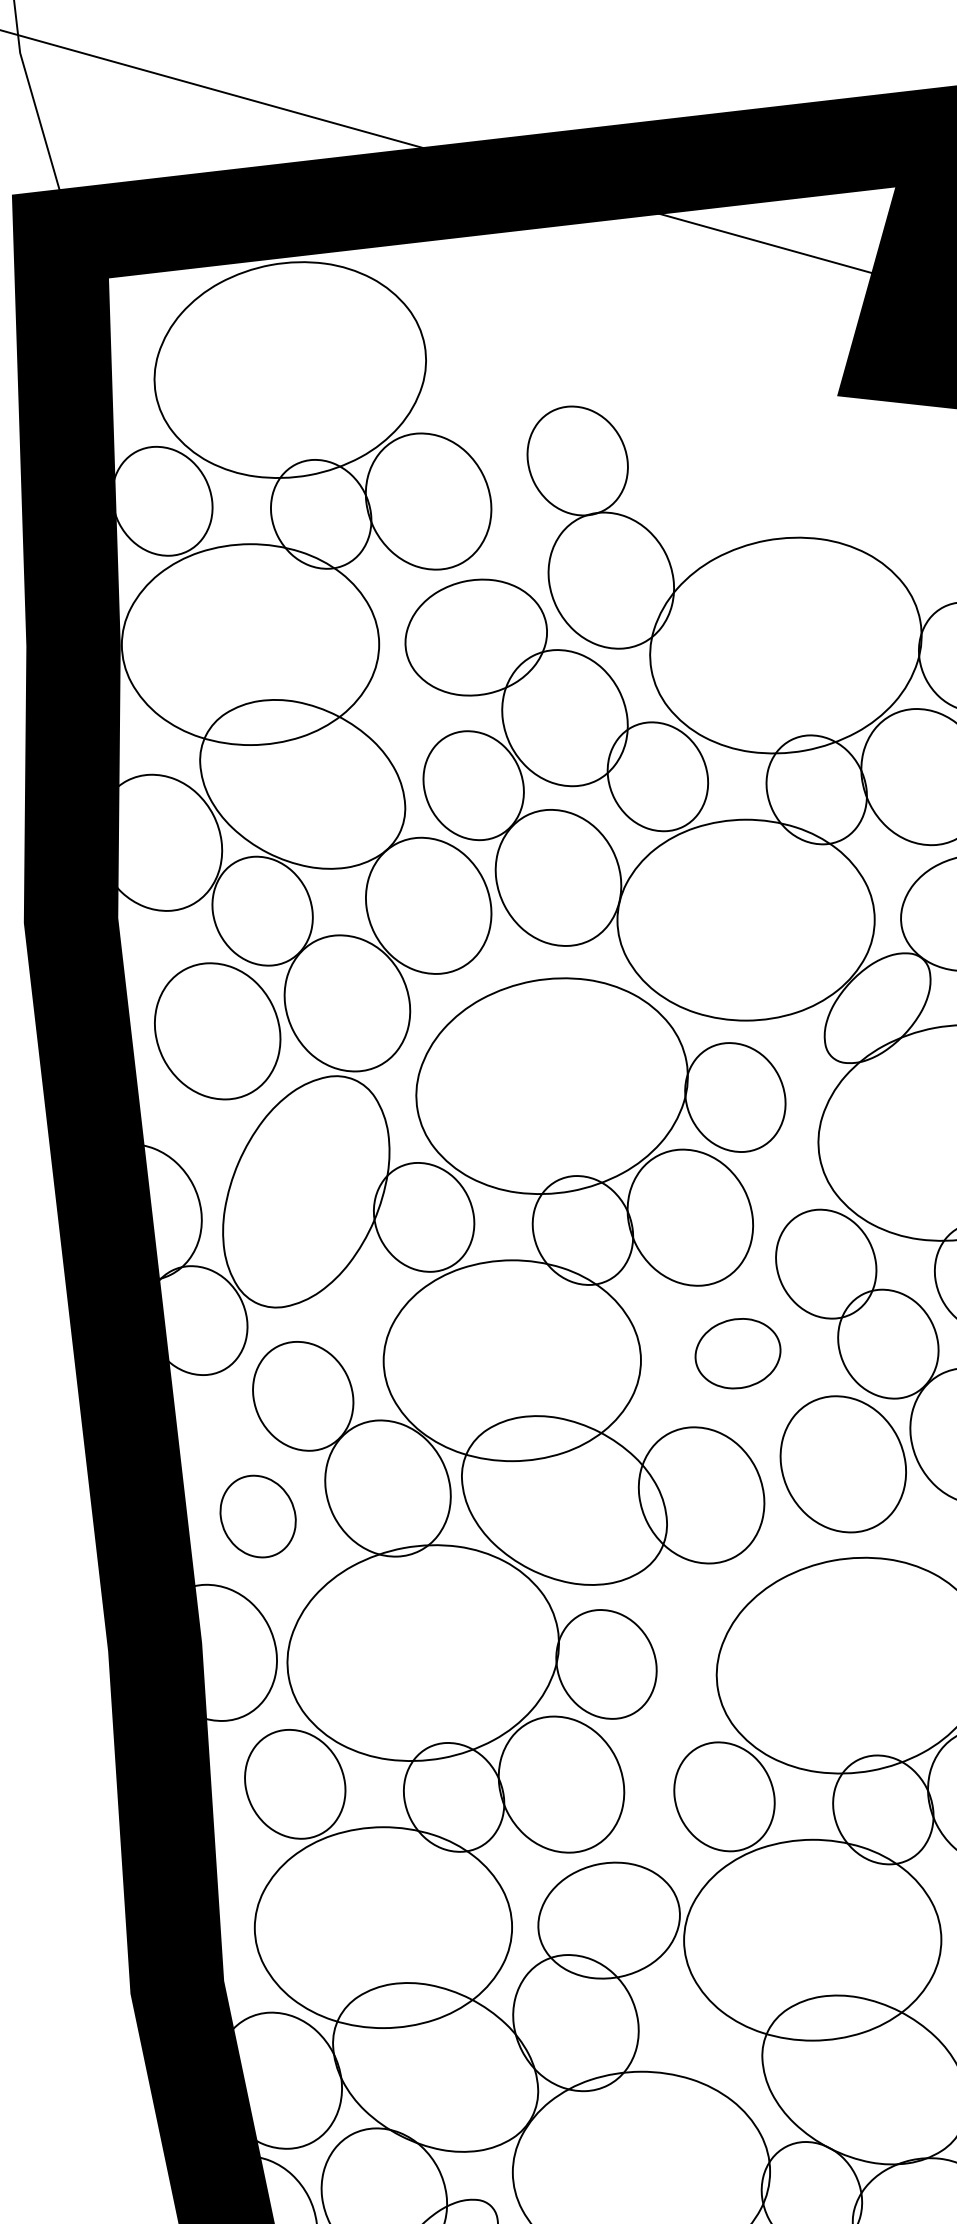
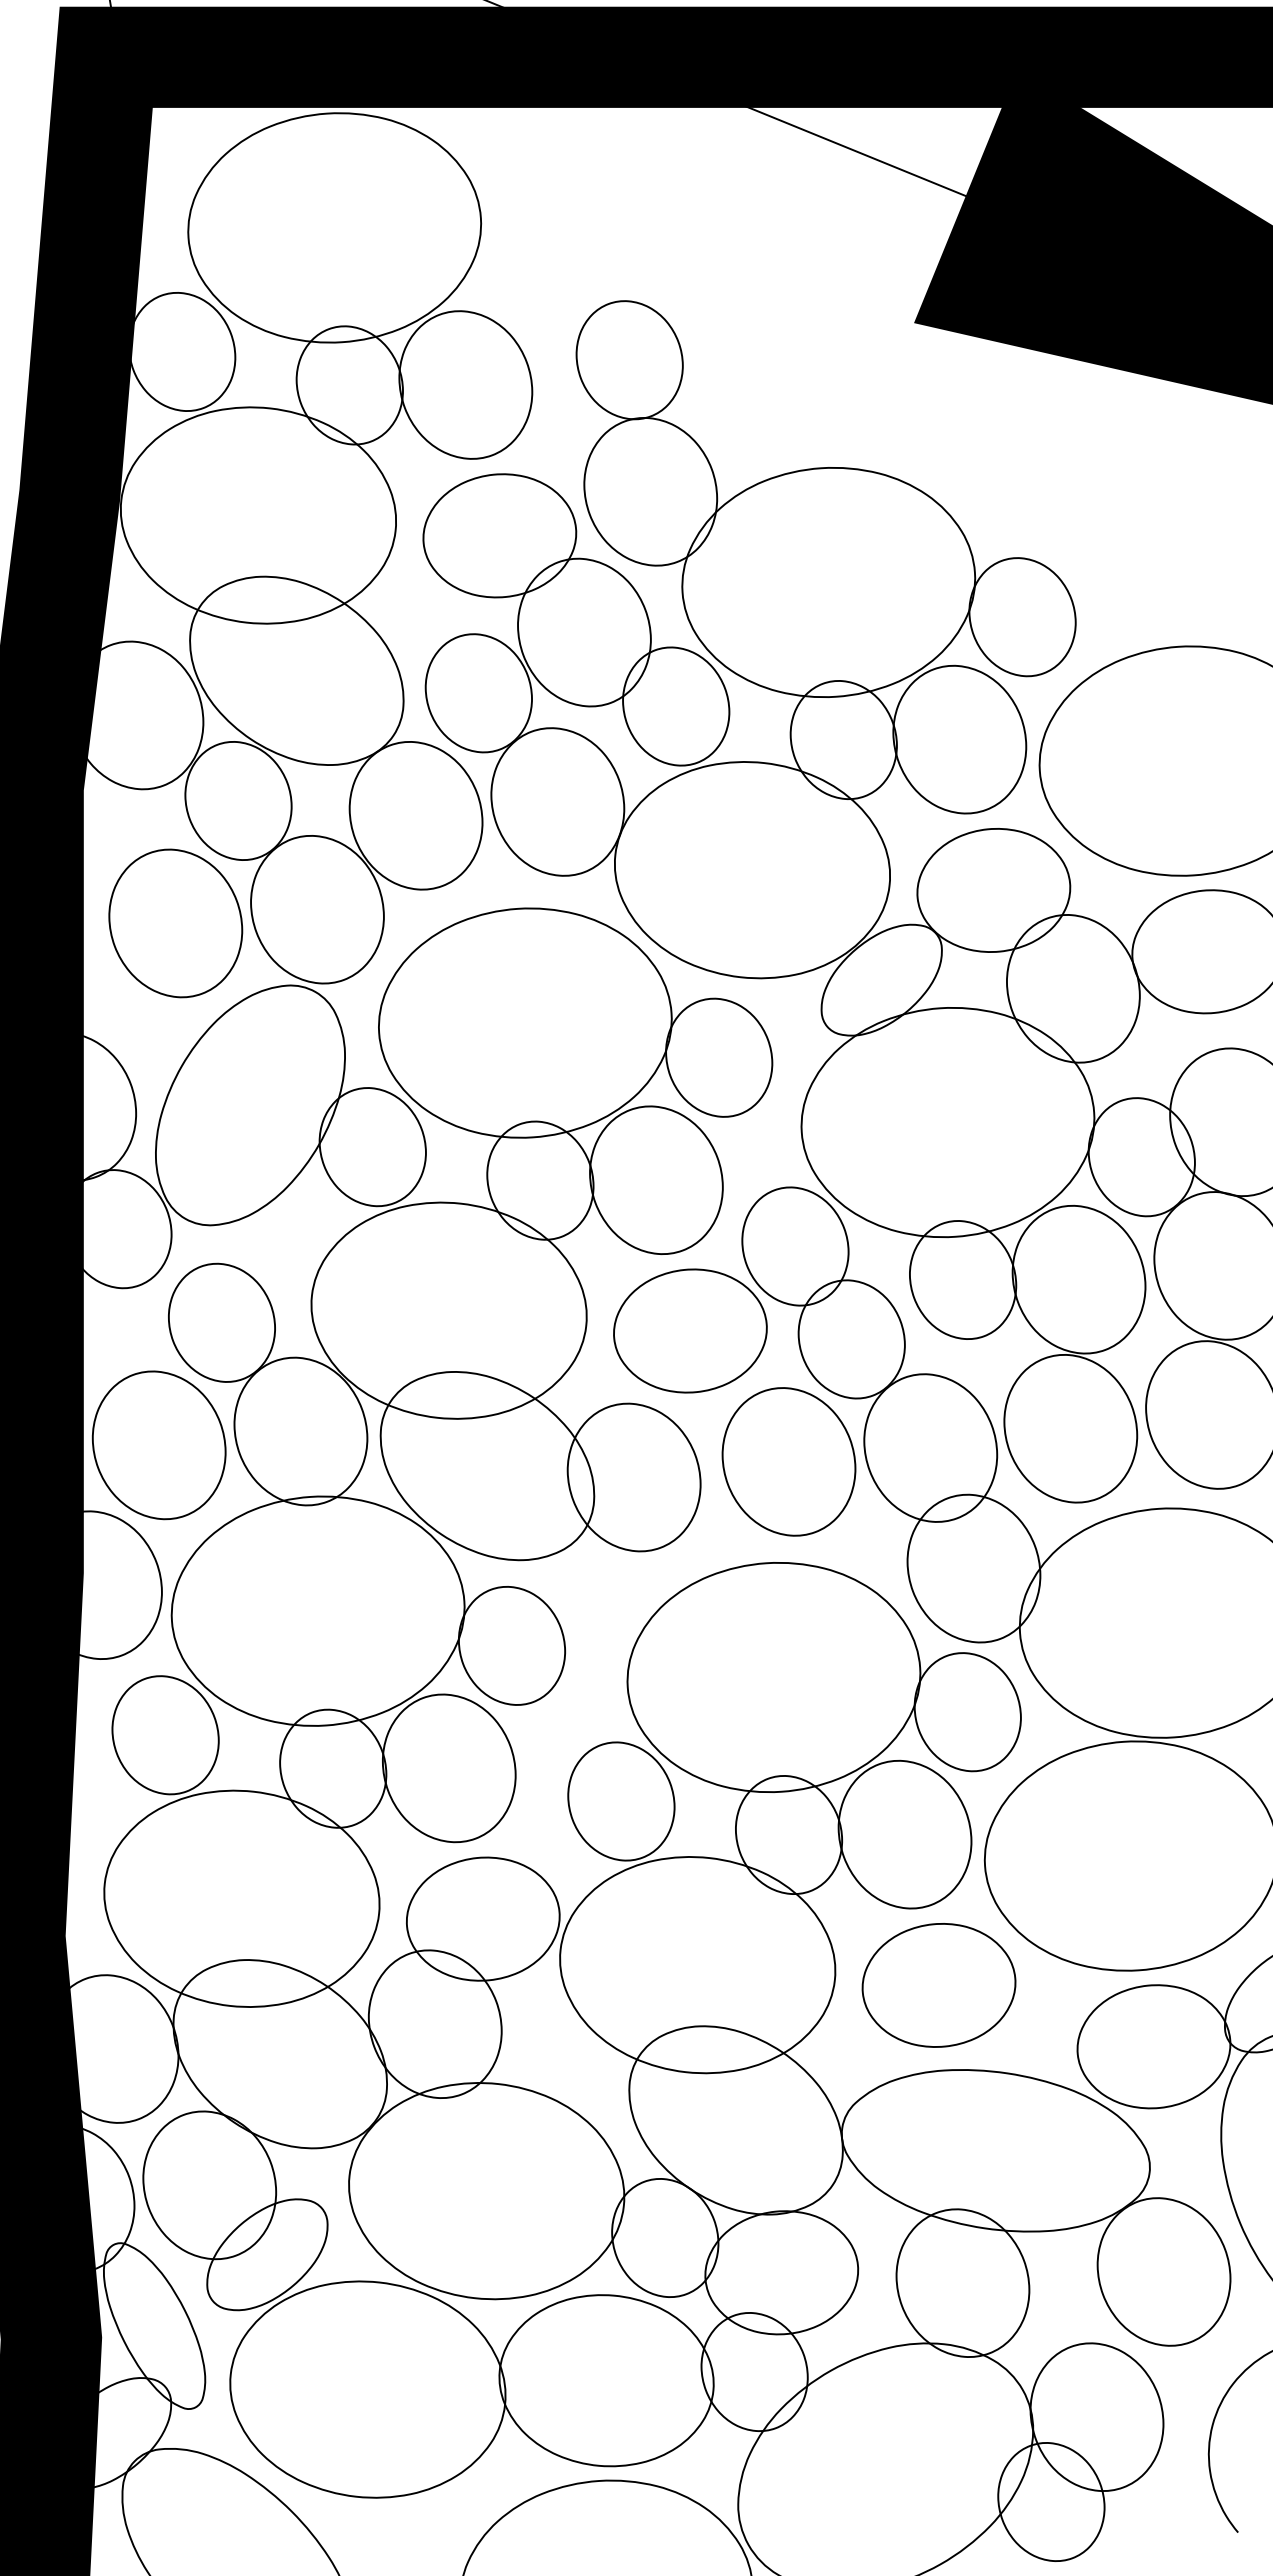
part: (738, 1353) -> (690, 1330), size x1.67
part: (257, 1516) -> (158, 1445), size x1.67

